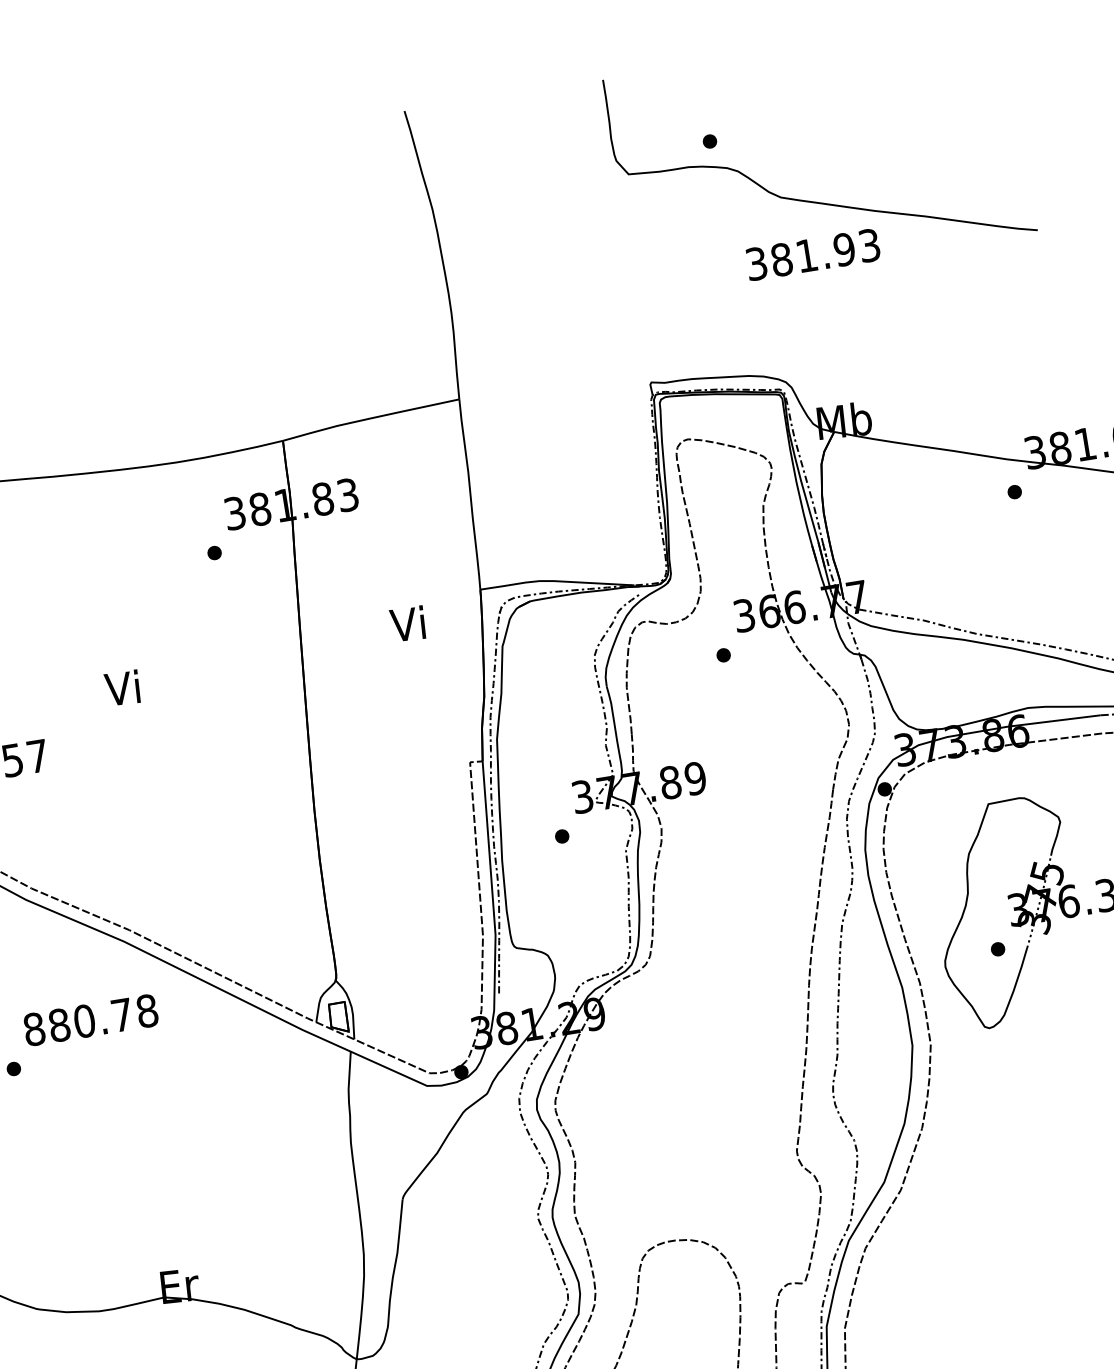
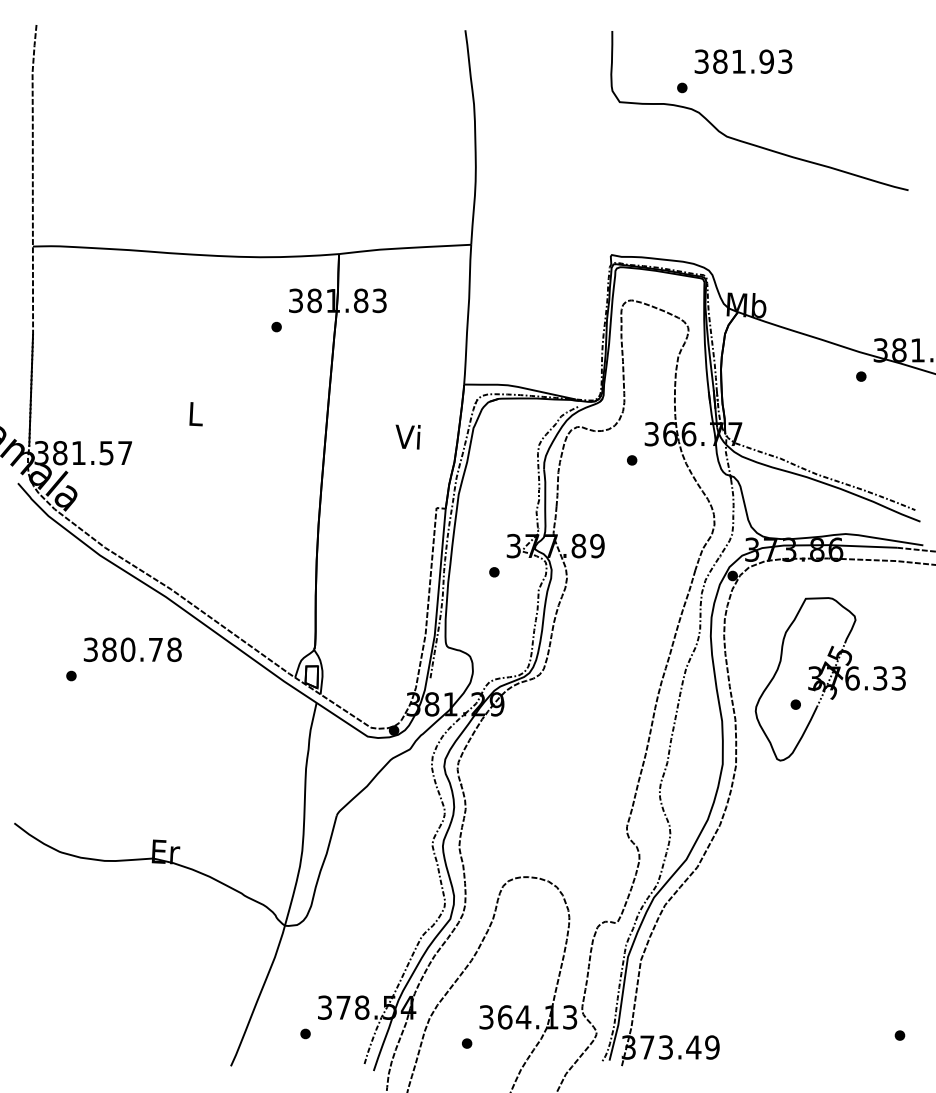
text: (813, 254) -> (743, 61), moved
text: (407, 623) -> (407, 436), moved
text: (122, 687) -> (194, 413), Vi -> L
text: (33, 1029) -> (90, 649), 880.78 -> 380.78

